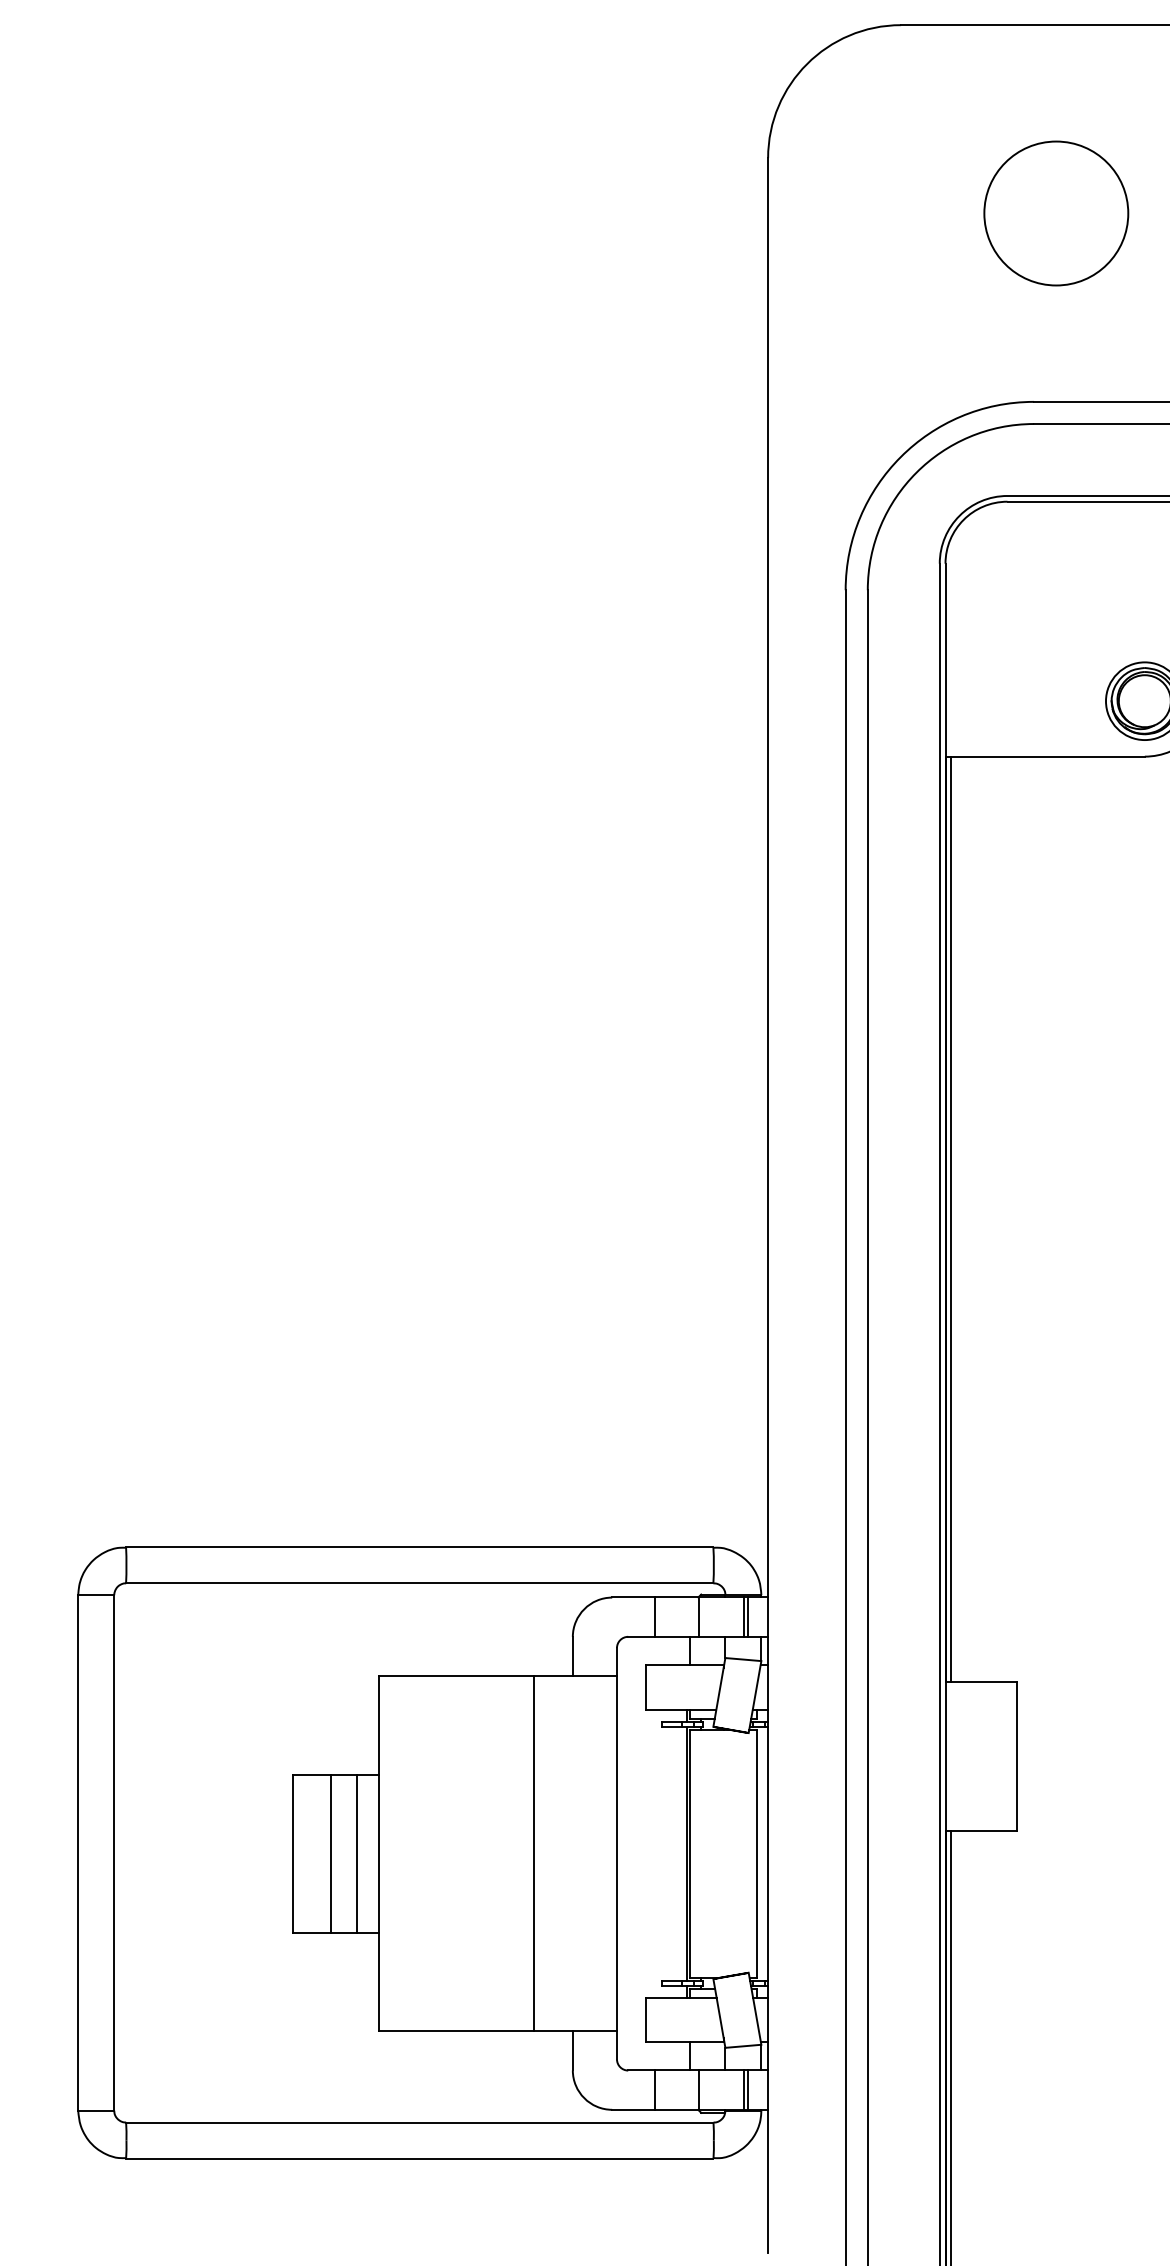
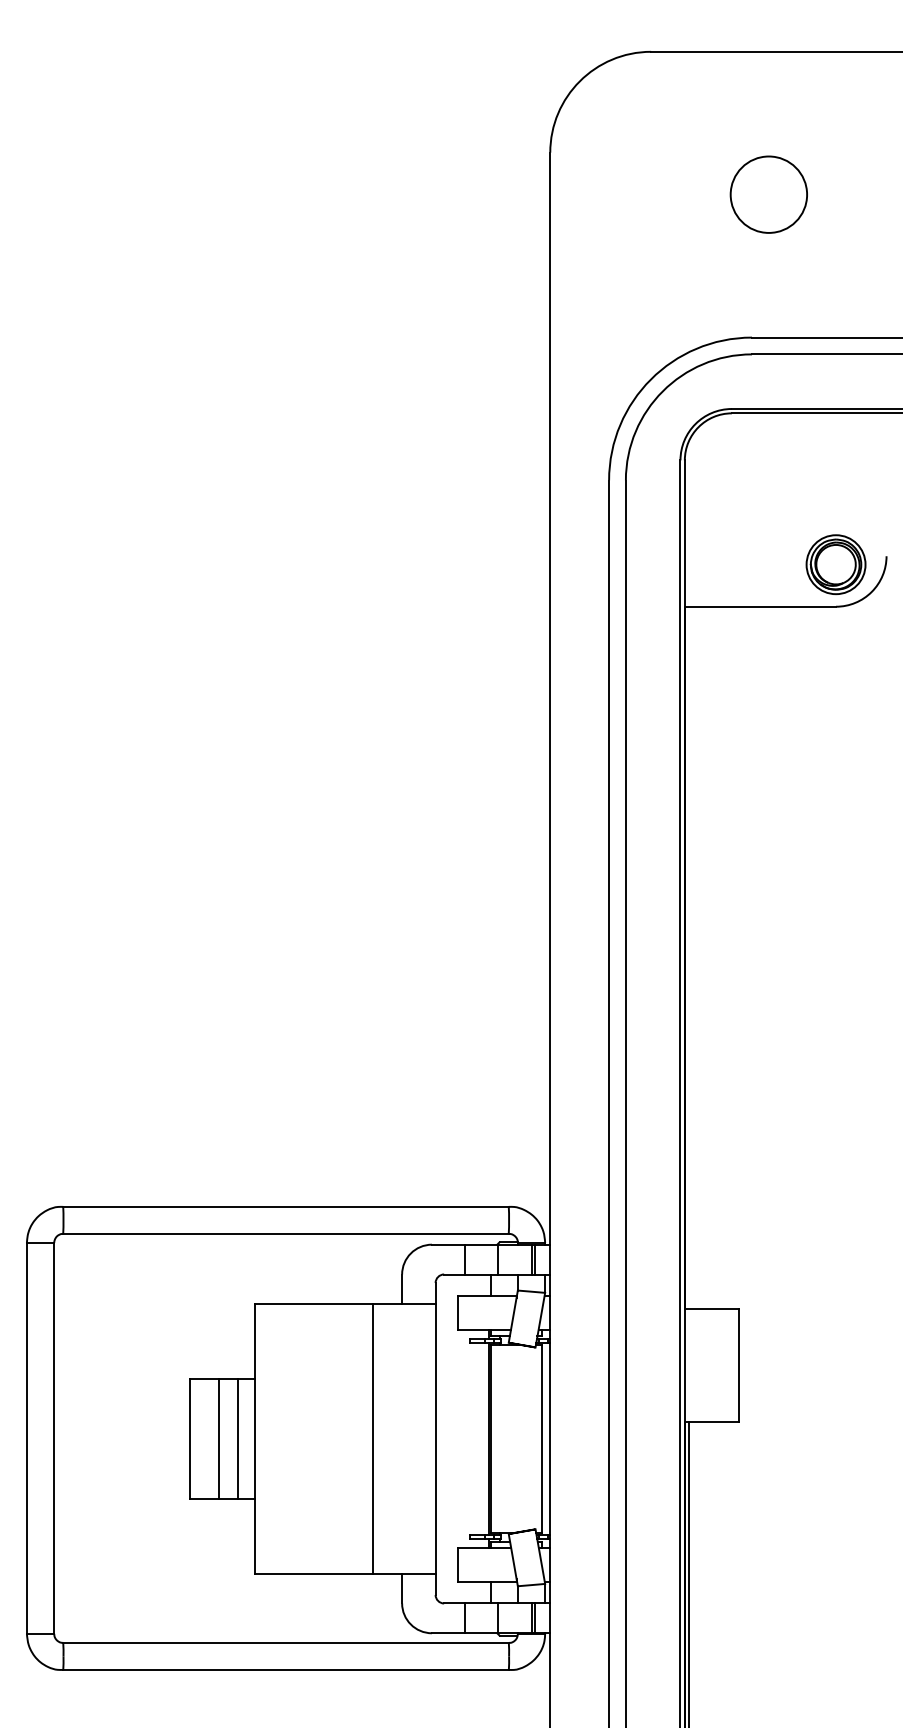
circle: (1055, 213) -> (768, 194), size x0.7
line: (950, 1219) -> (688, 957), removed

